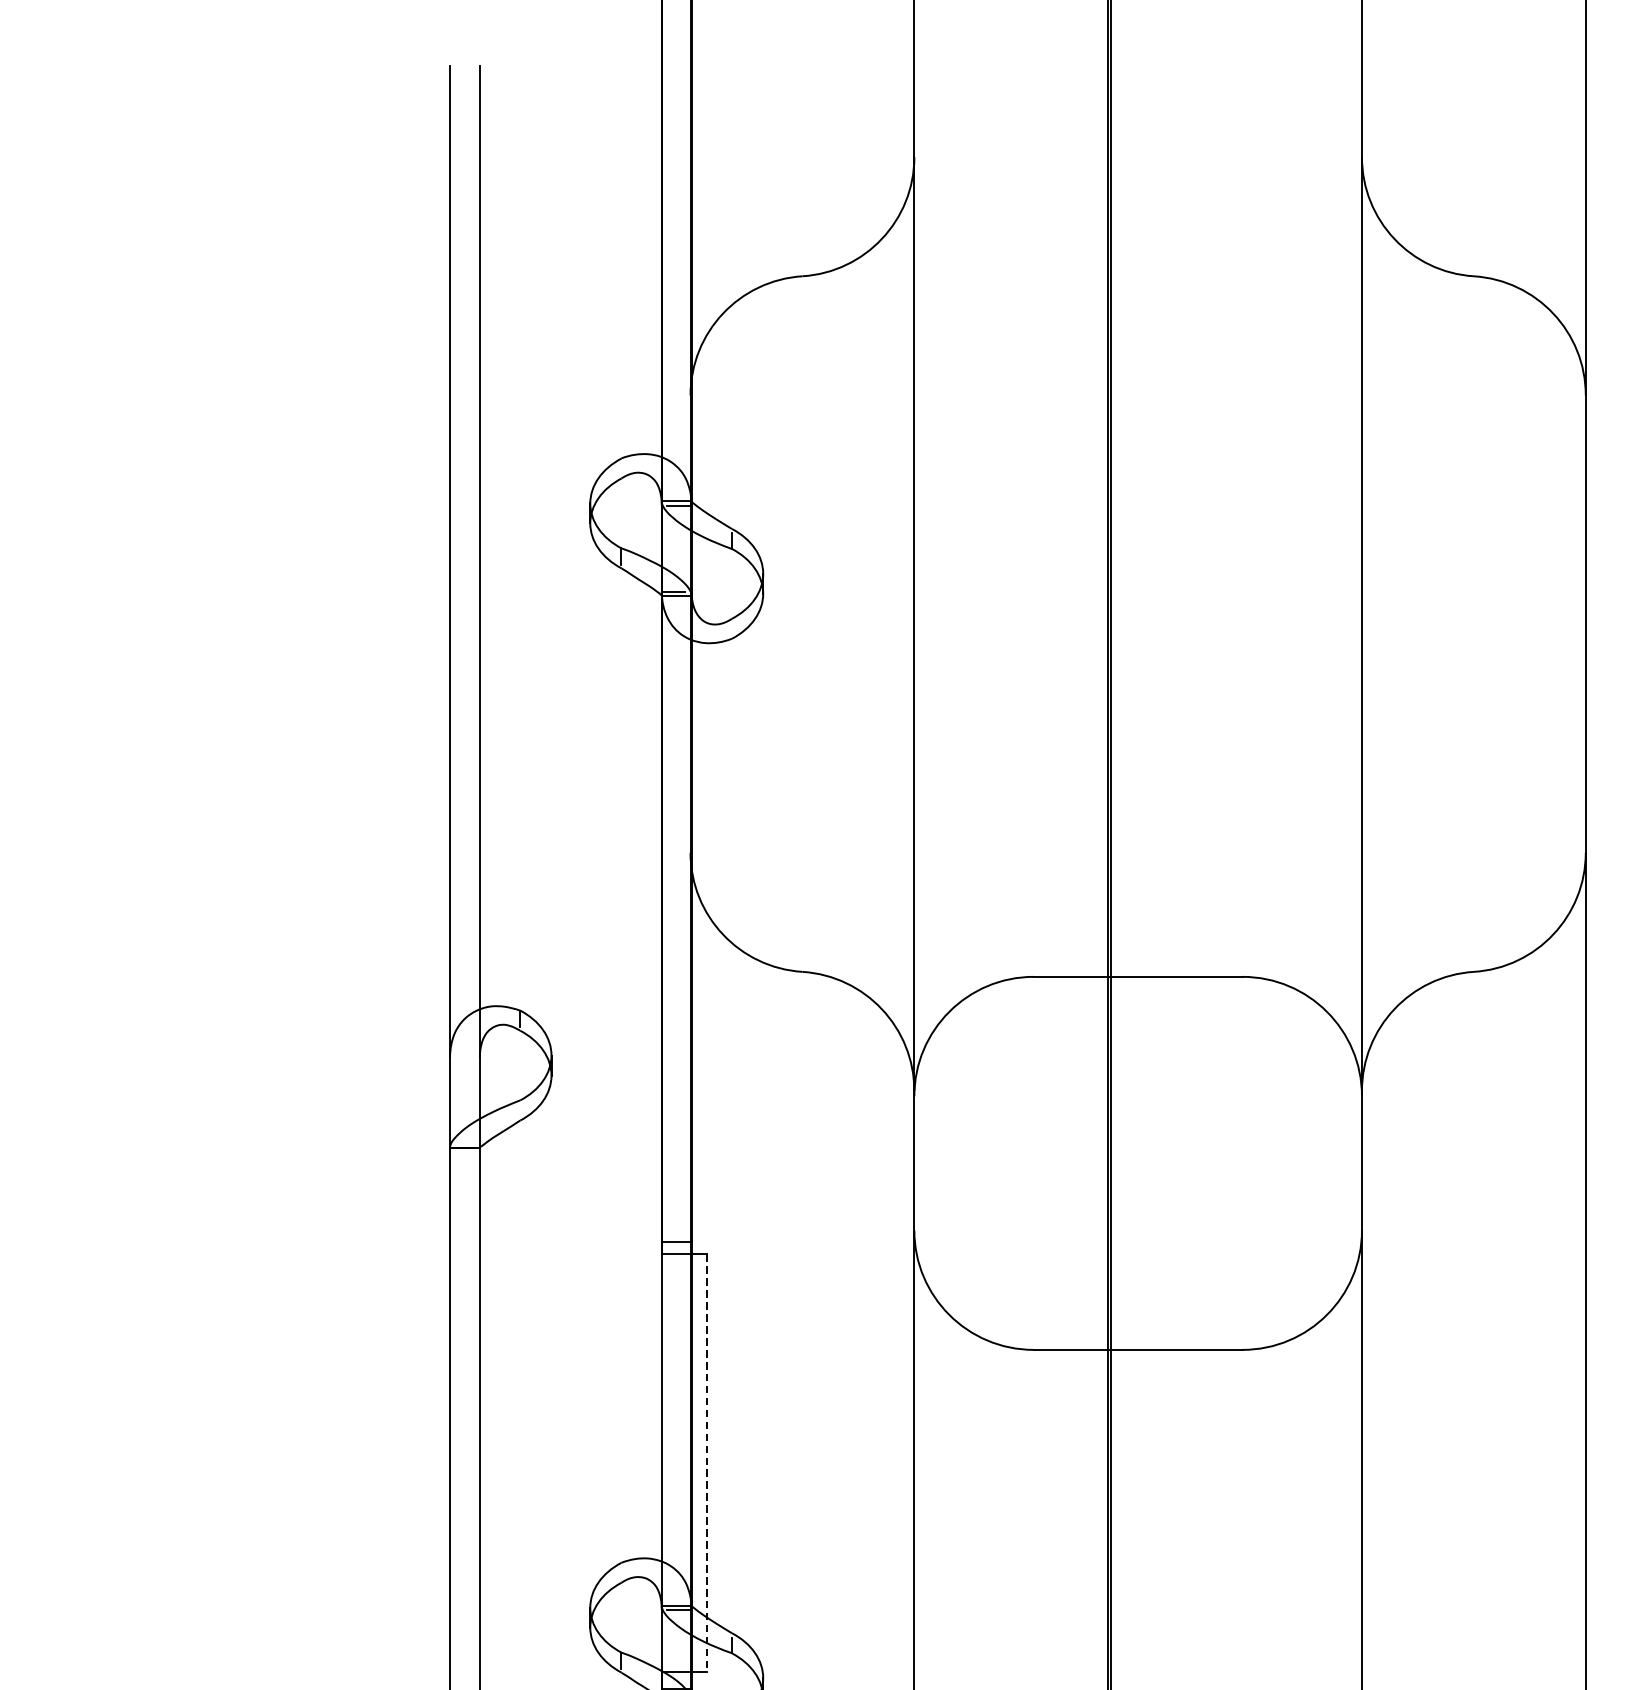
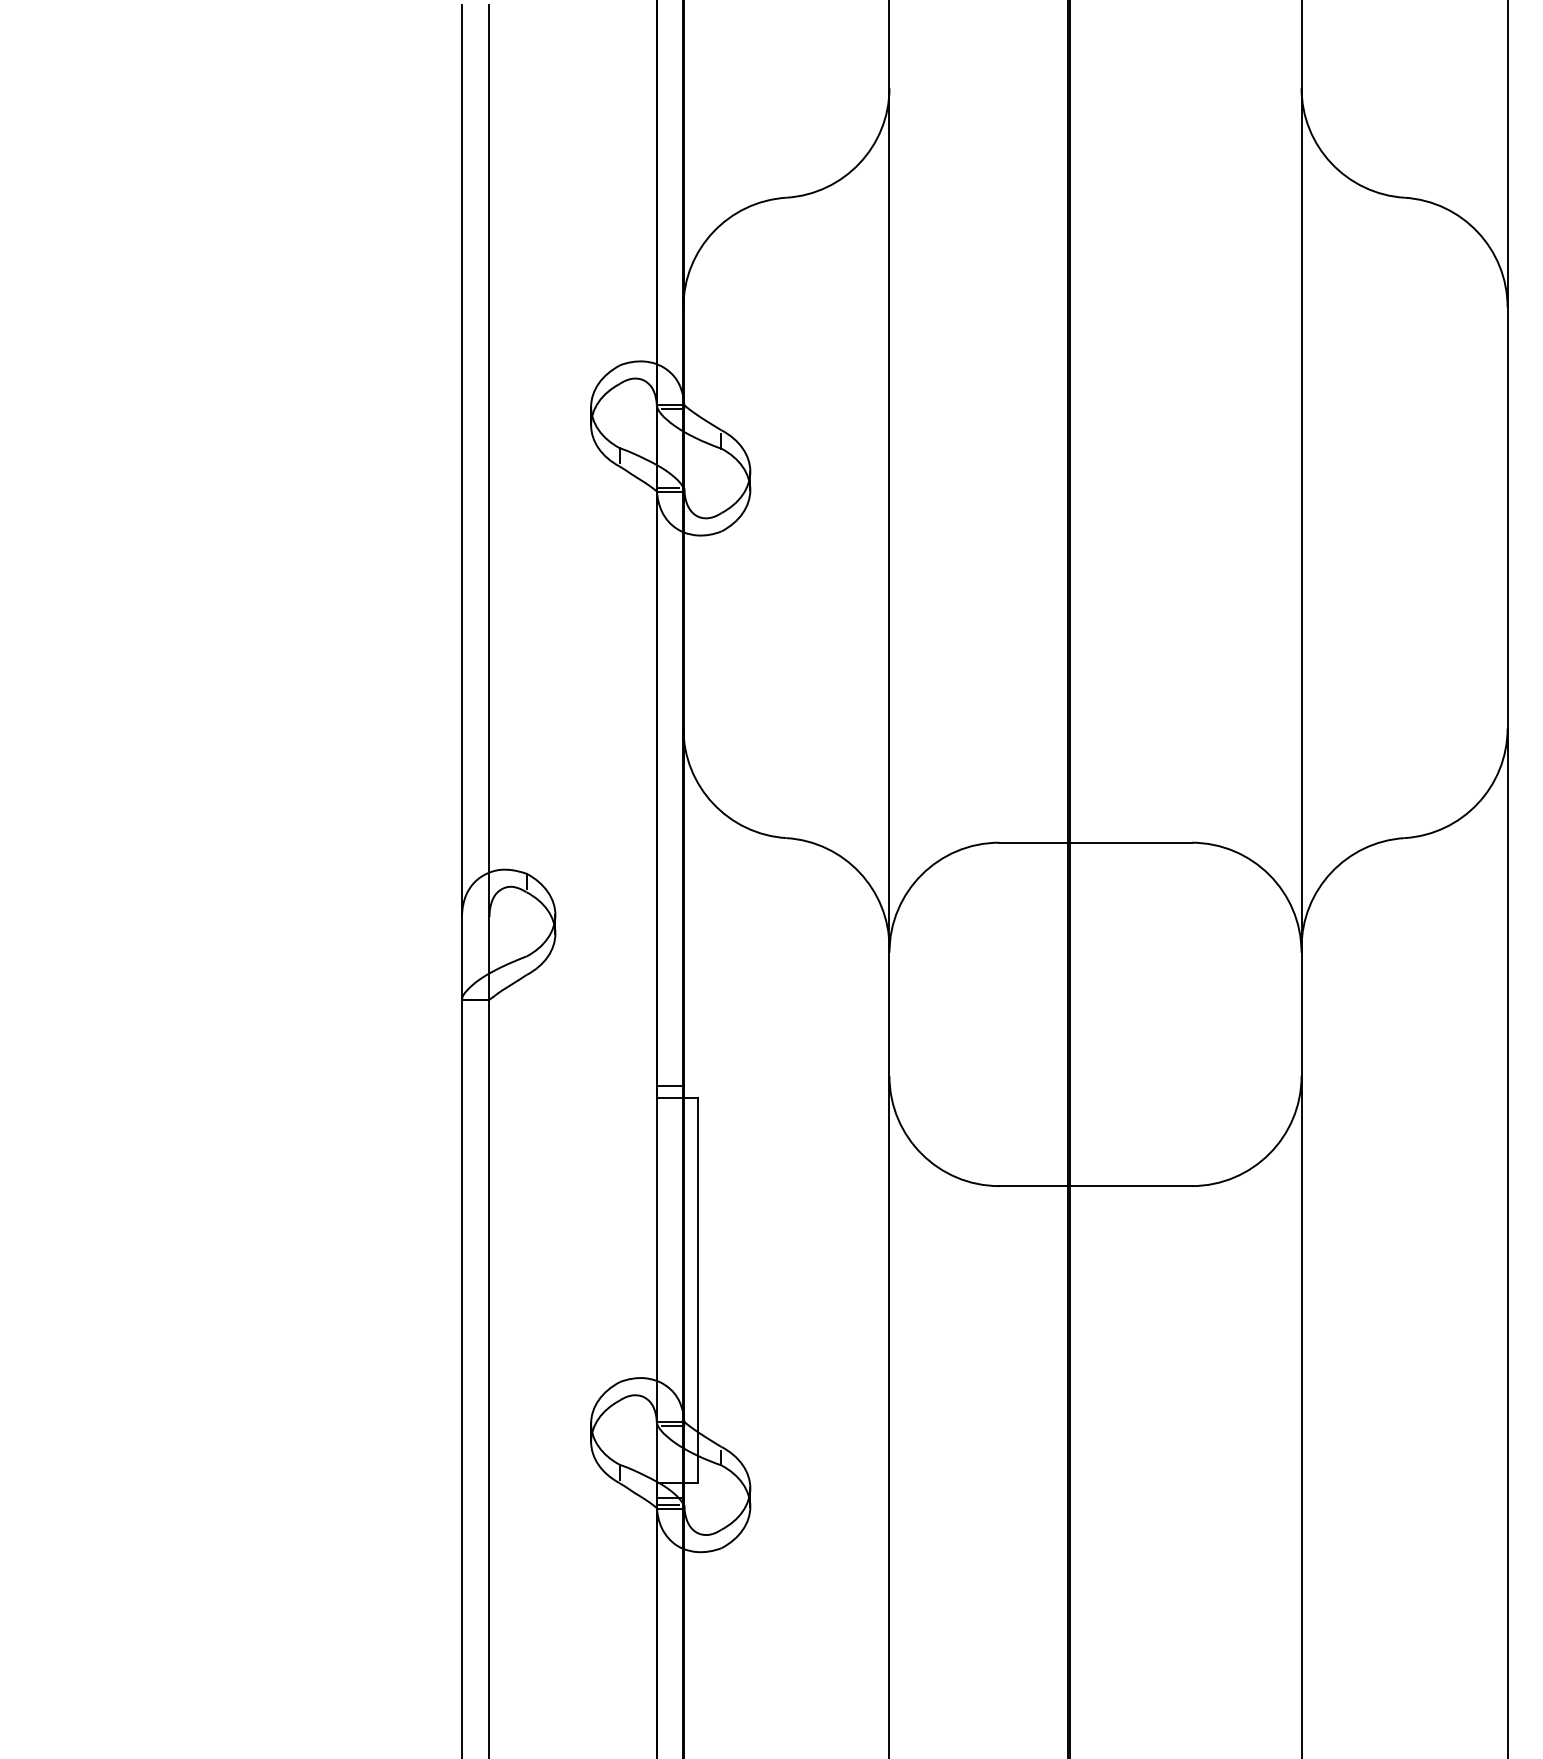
line: (706, 1464) -> (698, 1291), dashed -> solid

